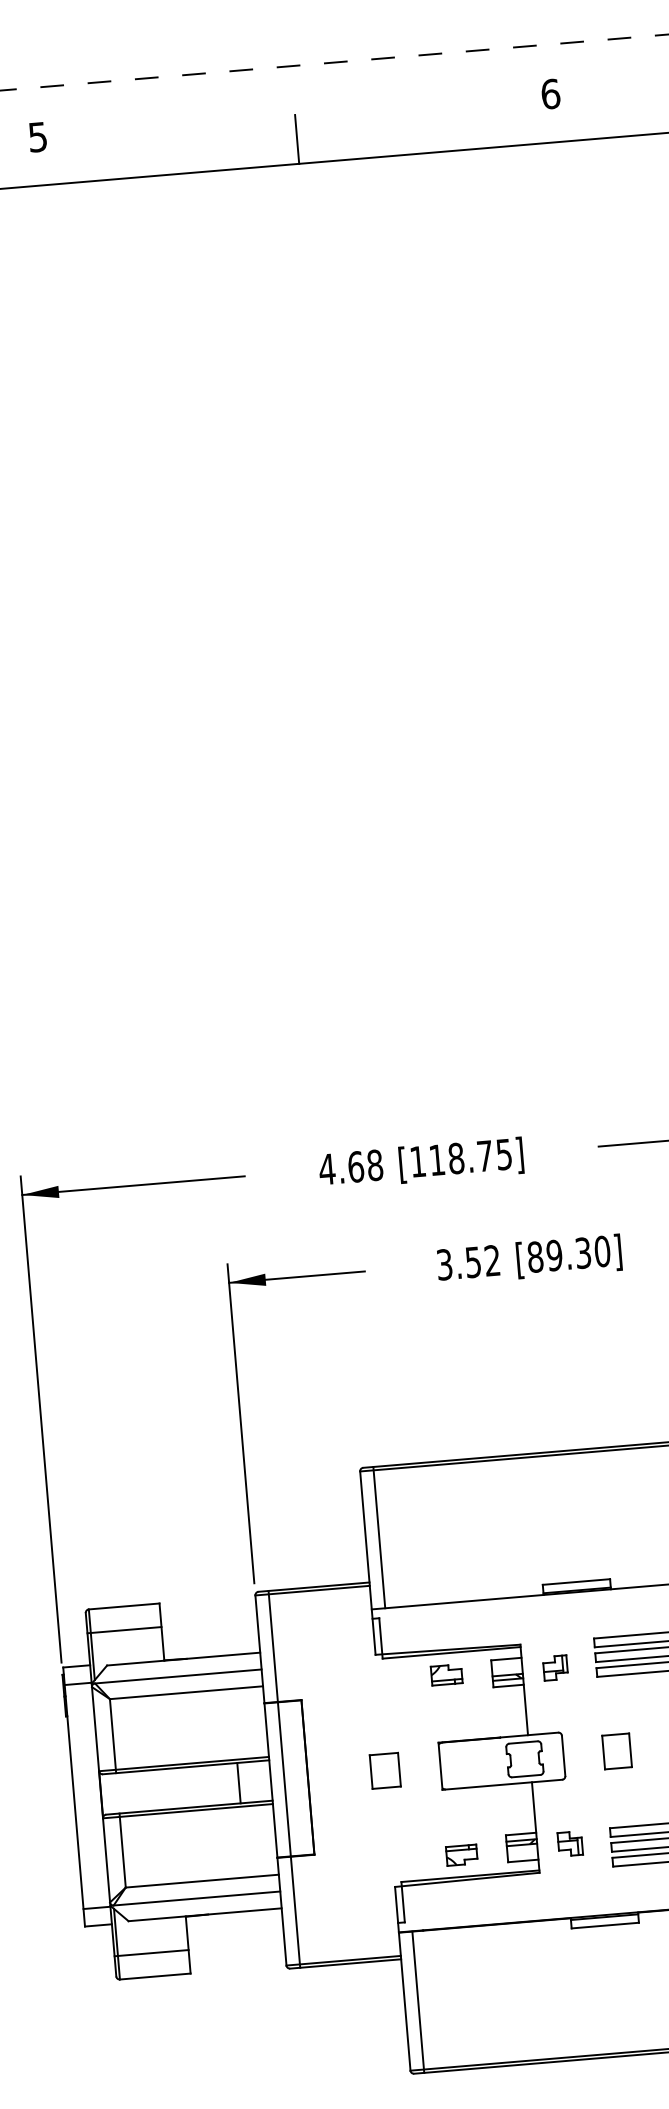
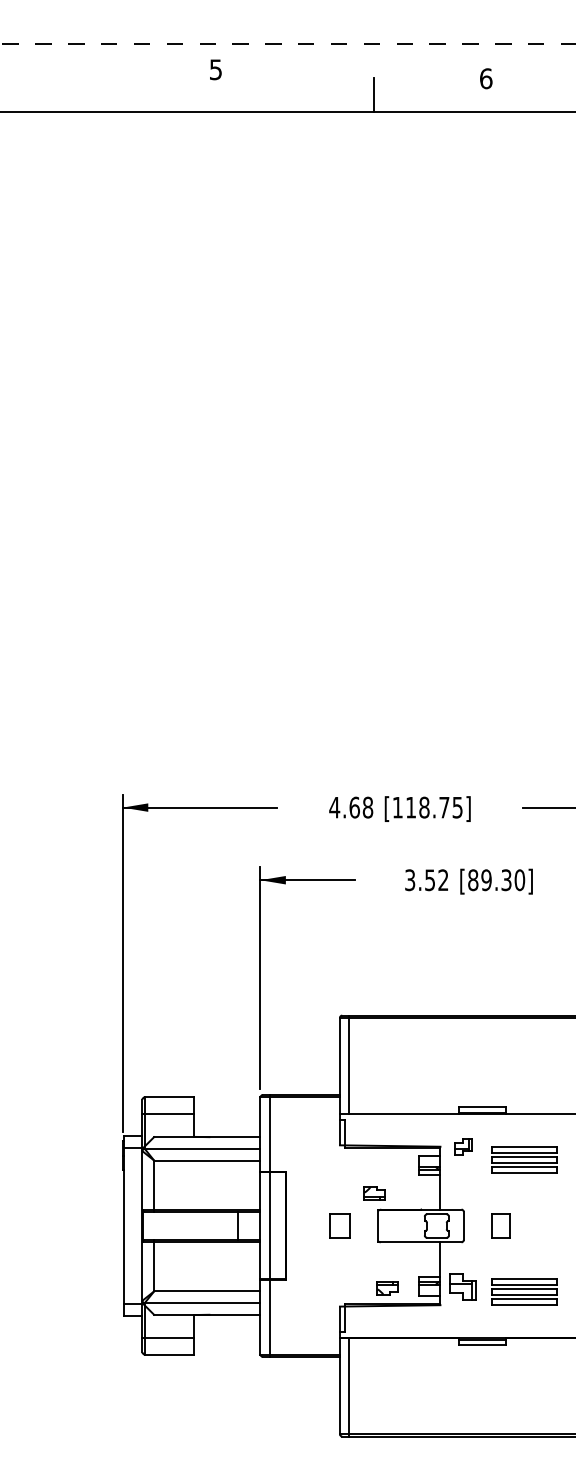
text: (551, 93) -> (486, 78), moved
text: (37, 136) -> (215, 69), moved
part: (555, 1667) -> (463, 1146), moved
part: (446, 1675) -> (374, 1193), moved
part: (570, 1843) -> (463, 1286), size x1.6

